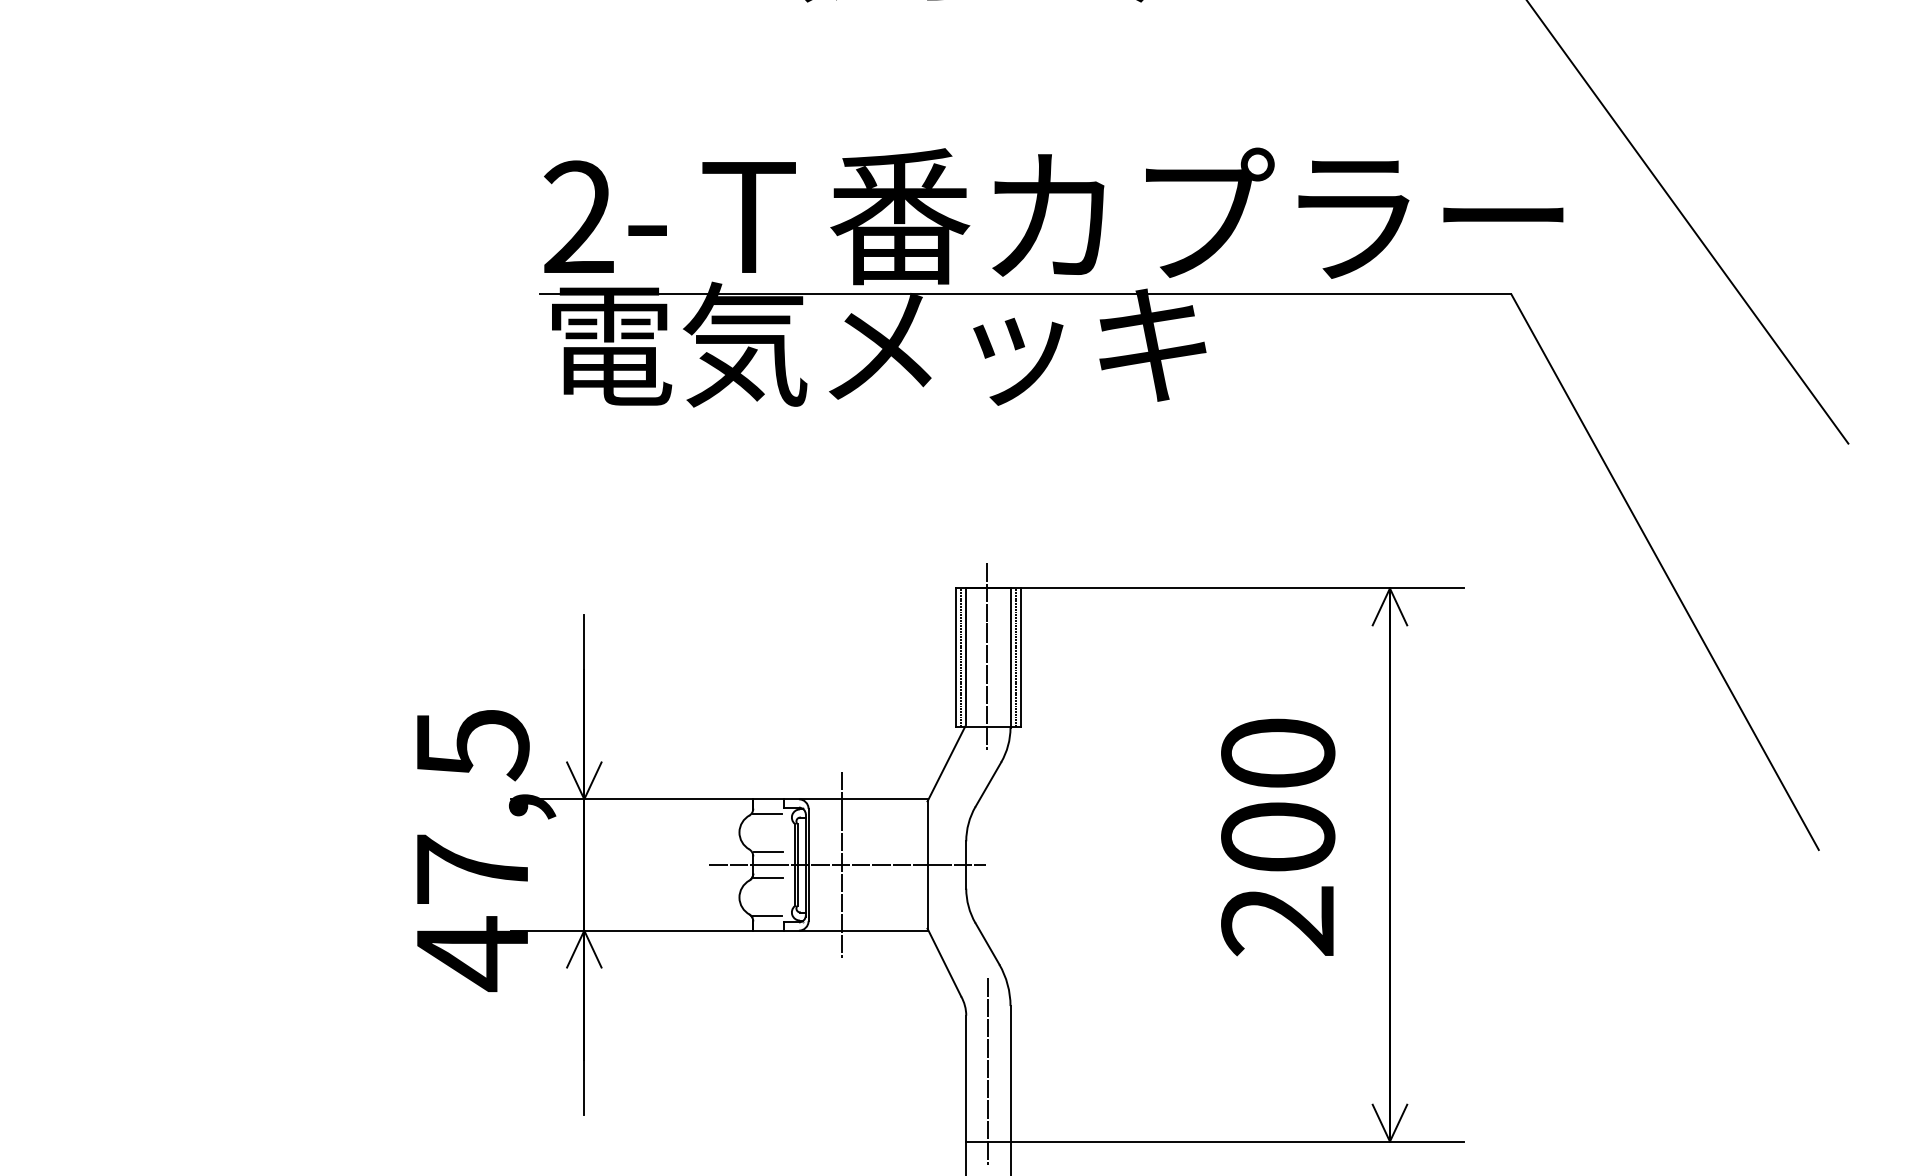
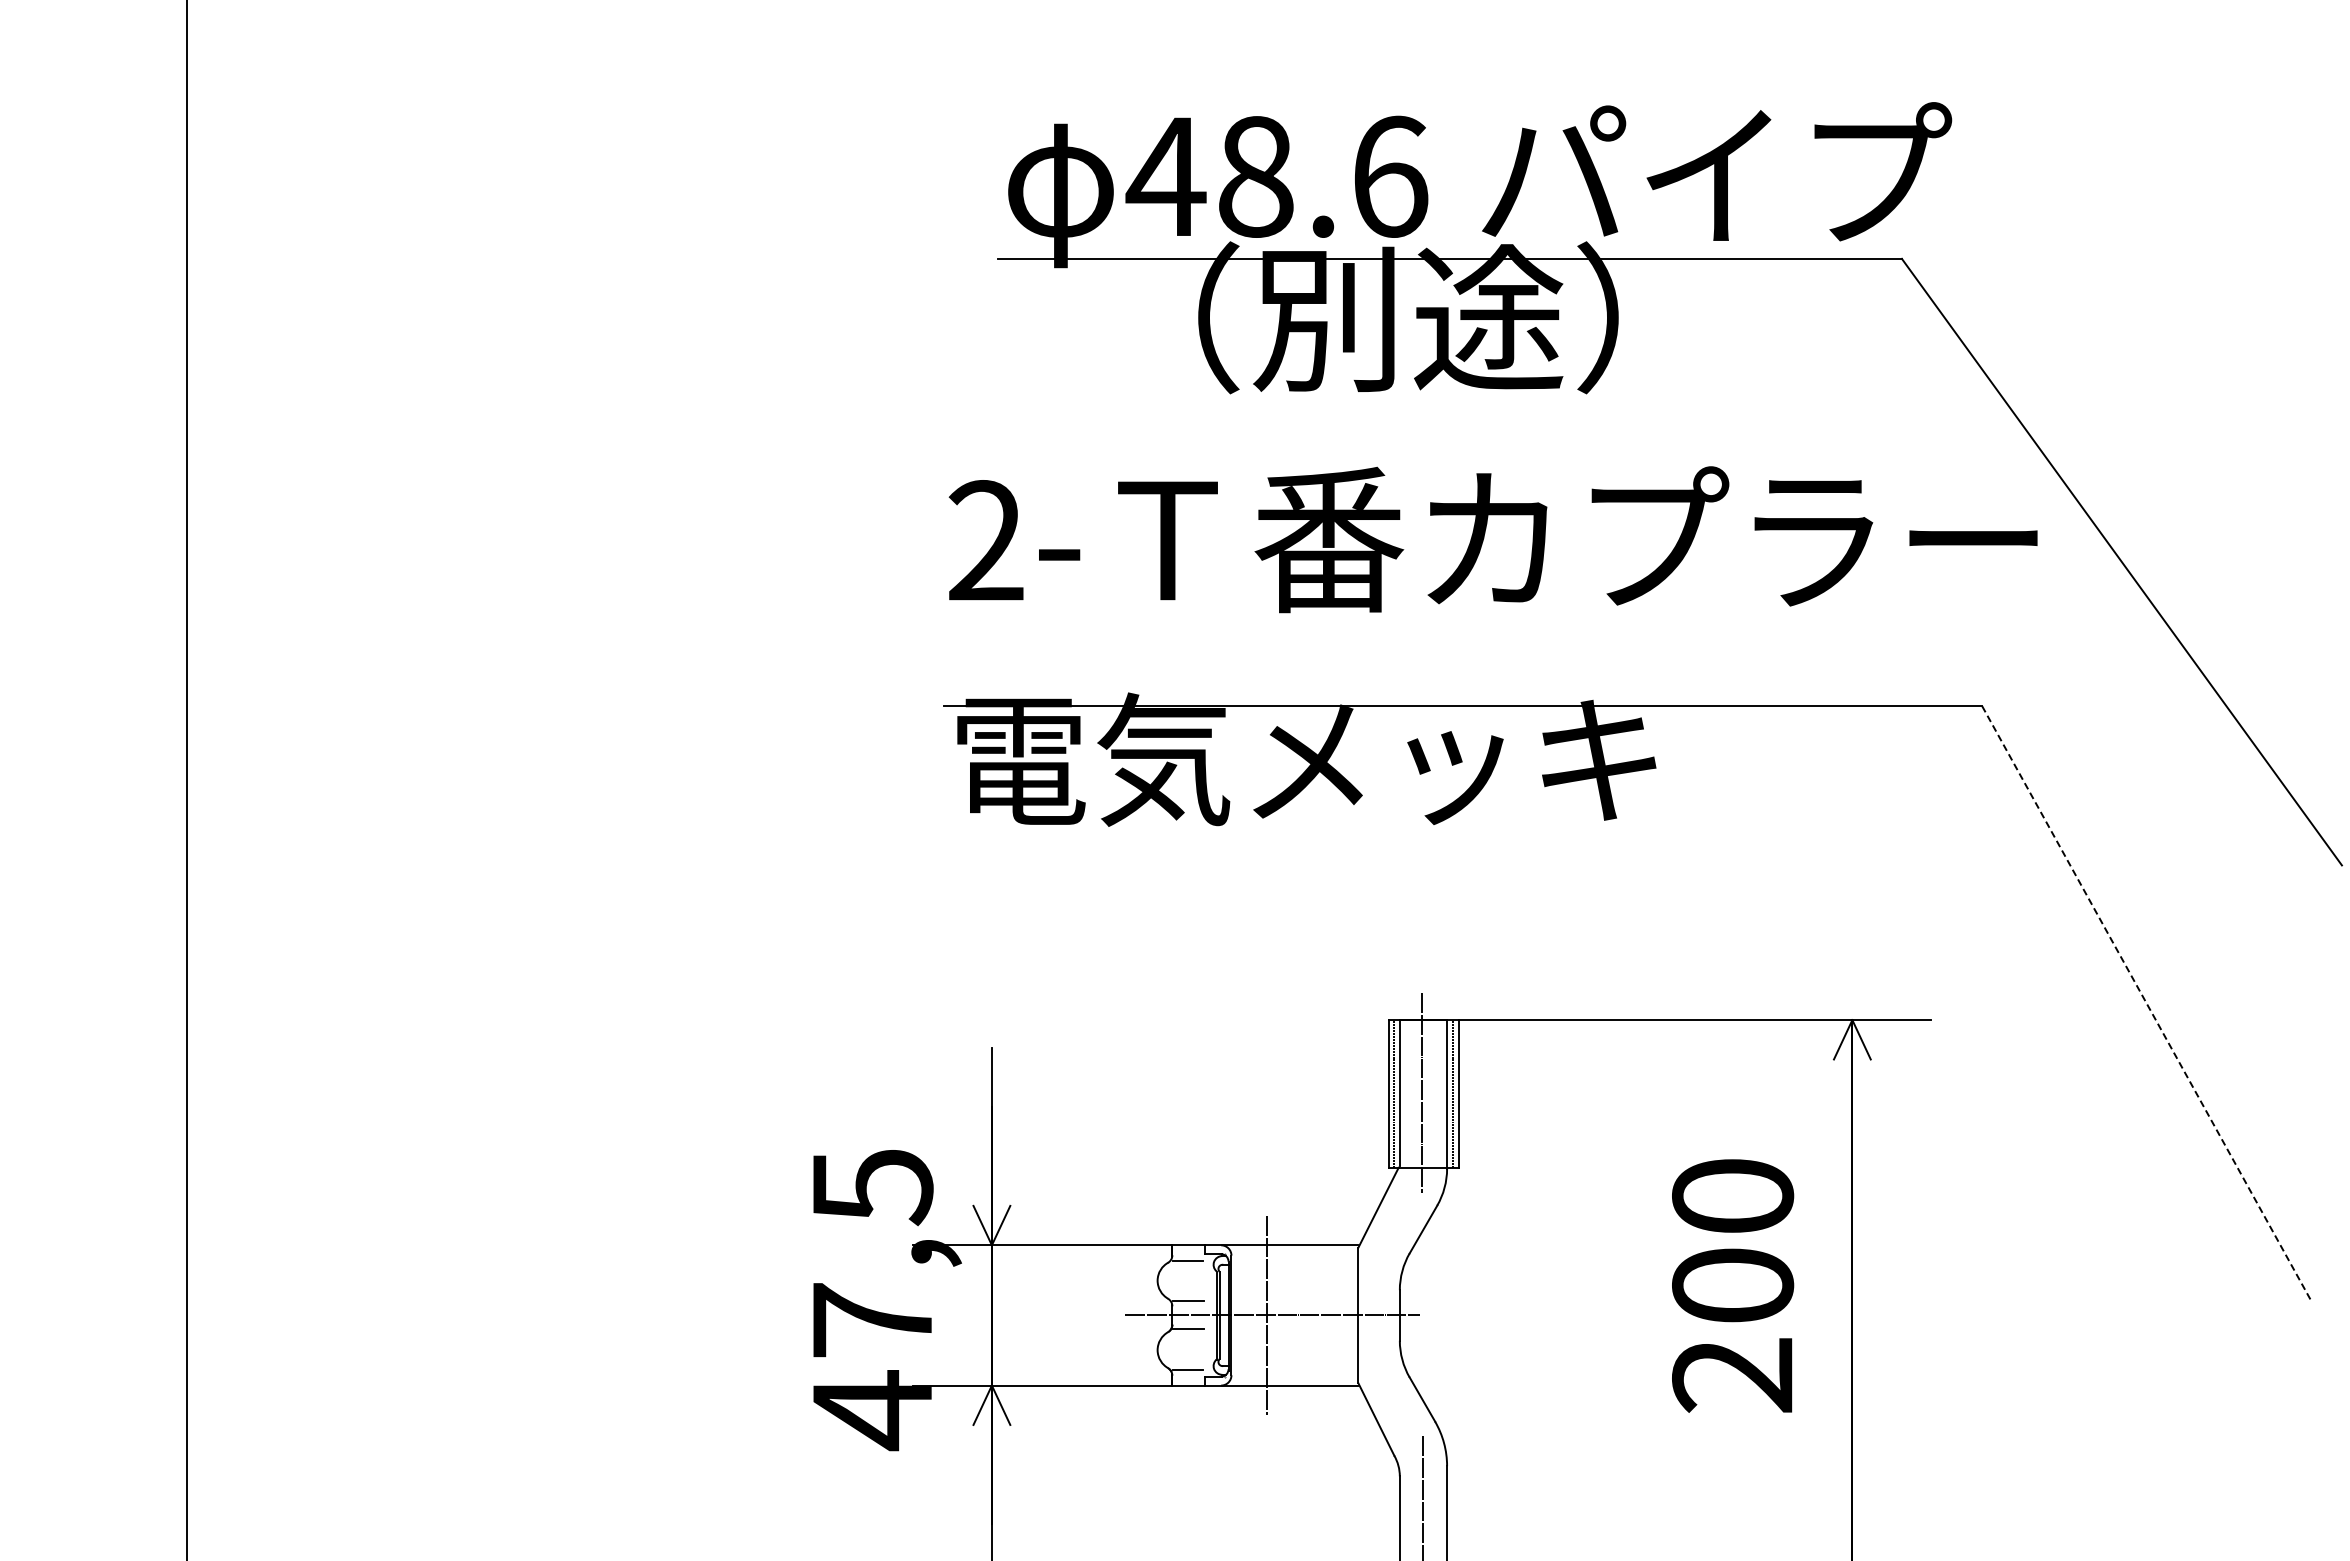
text: (1053, 216) -> (1492, 539), moved
line: (1665, 571) -> (2146, 1002), solid -> dashed

